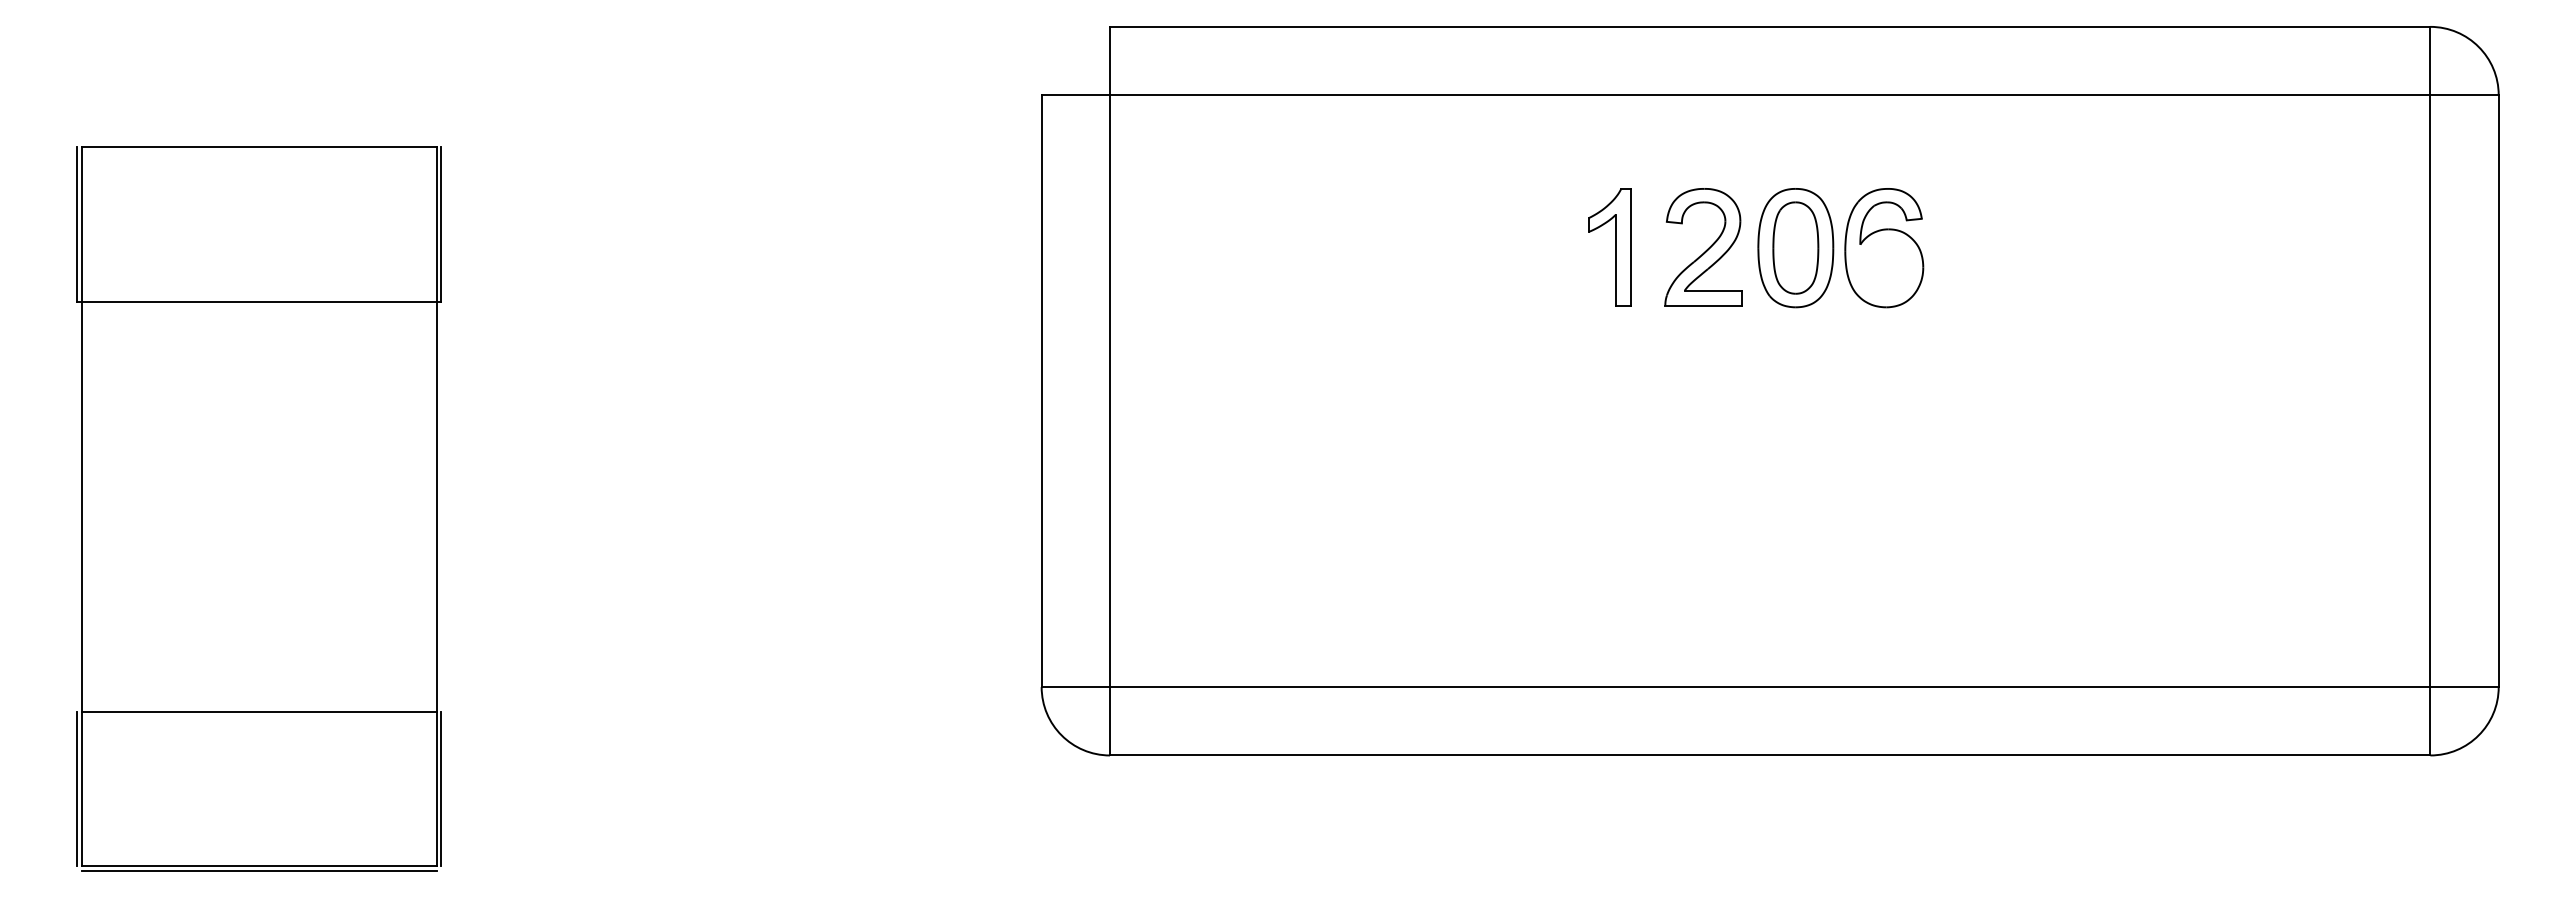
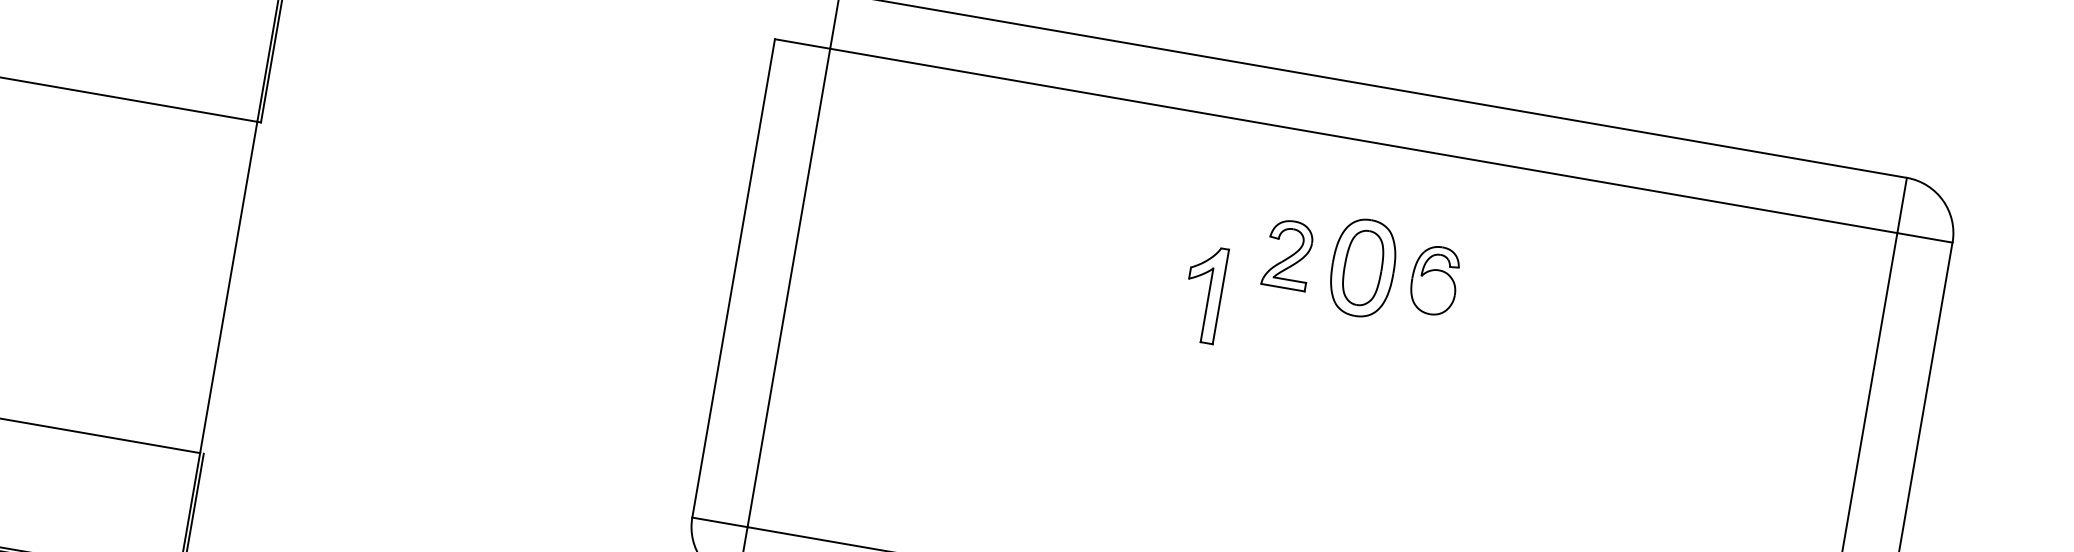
part: (1609, 247) -> (1203, 294), moved
part: (1703, 247) -> (1288, 254), size x0.7
part: (1884, 248) -> (1434, 280), size x0.7

